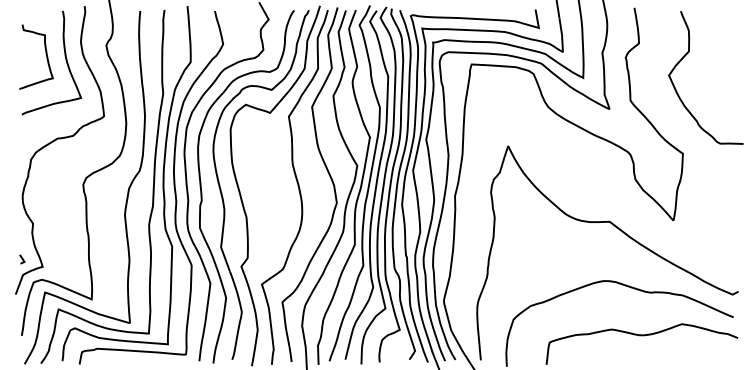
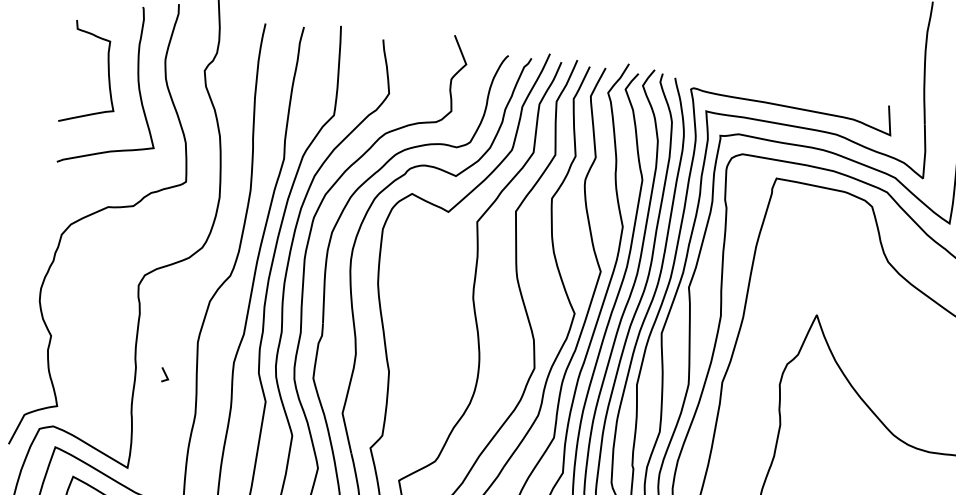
line: (22, 259) -> (165, 375), moved

